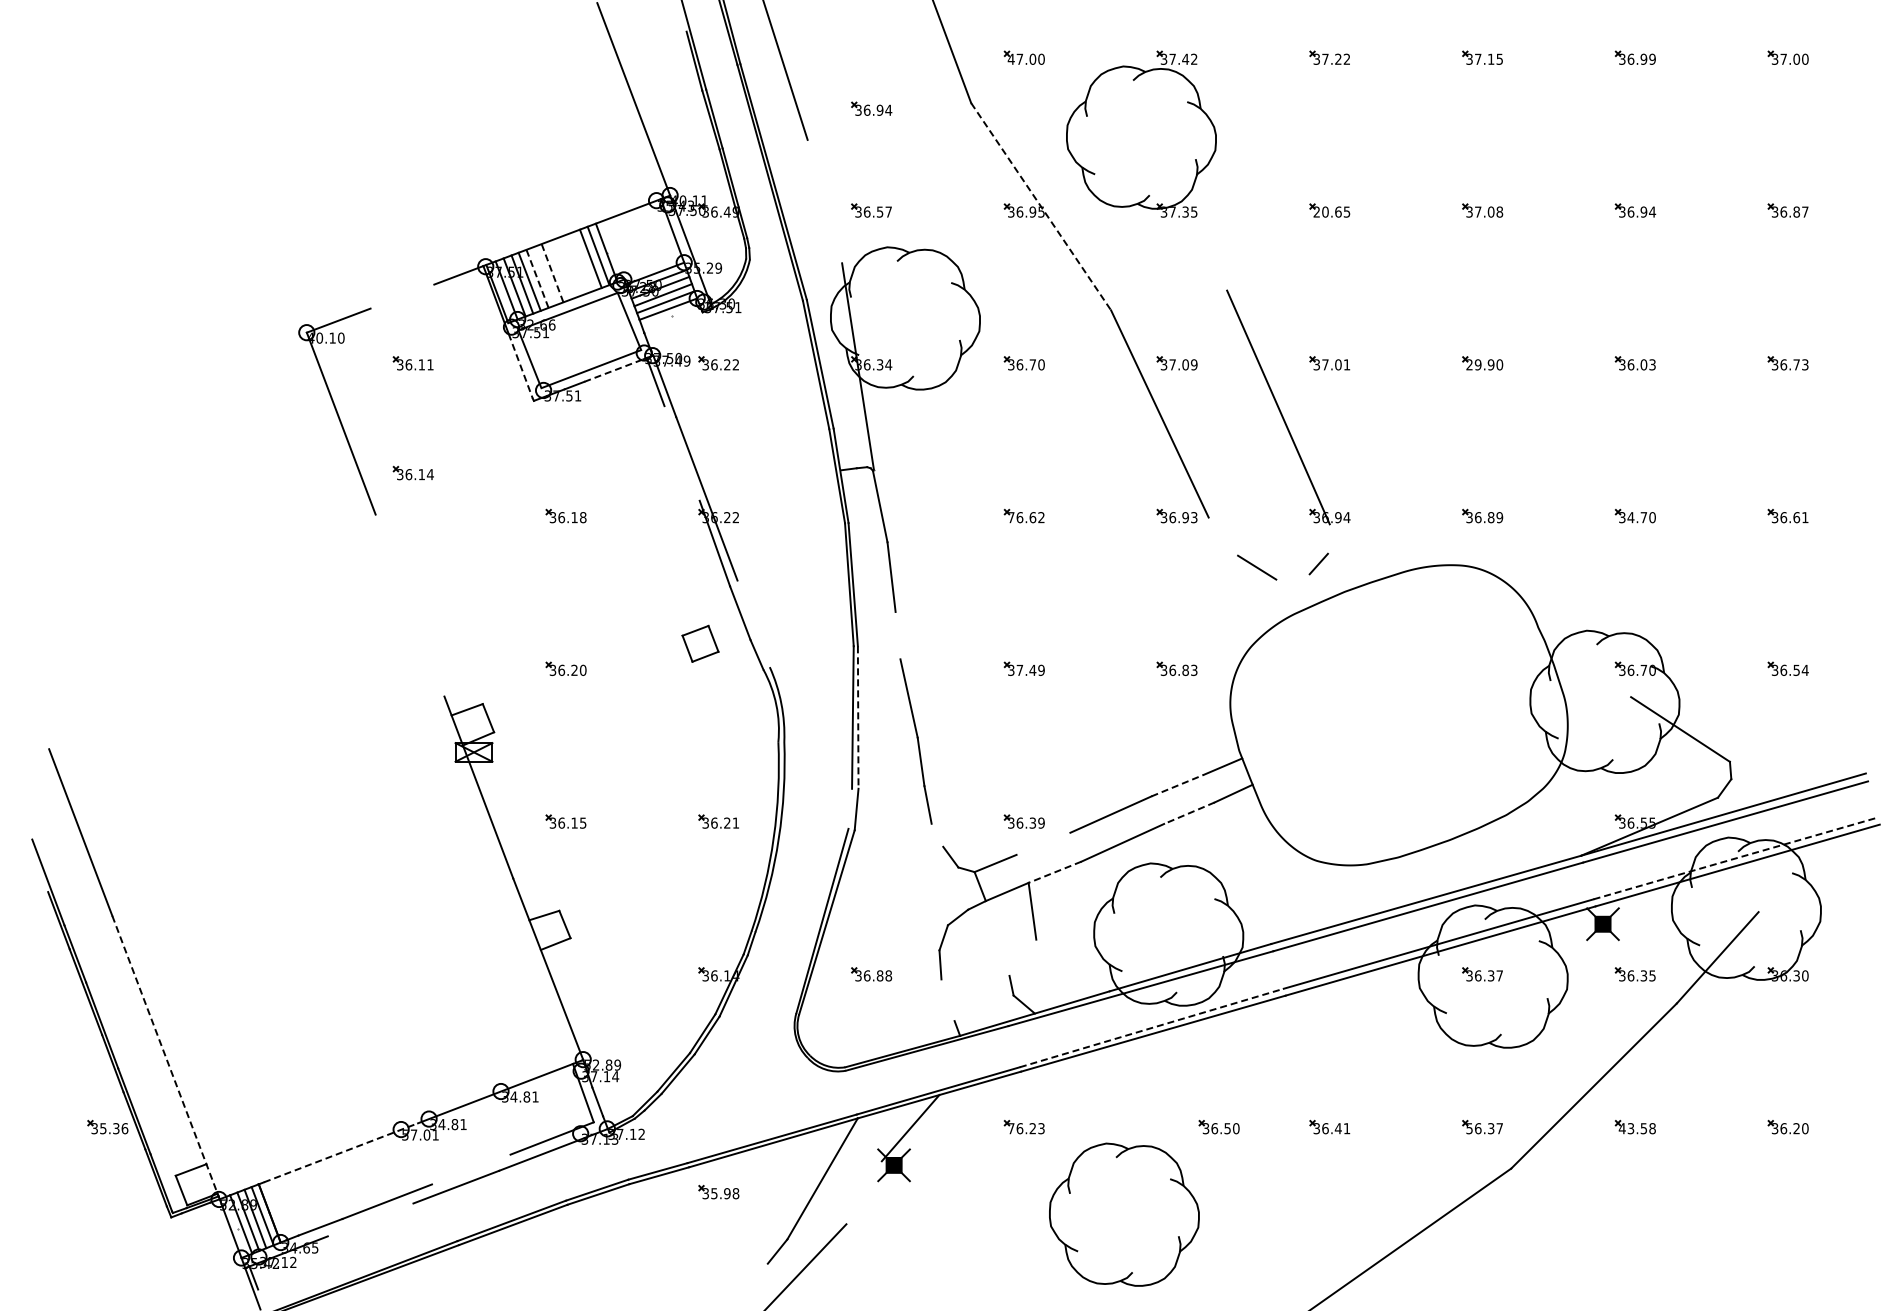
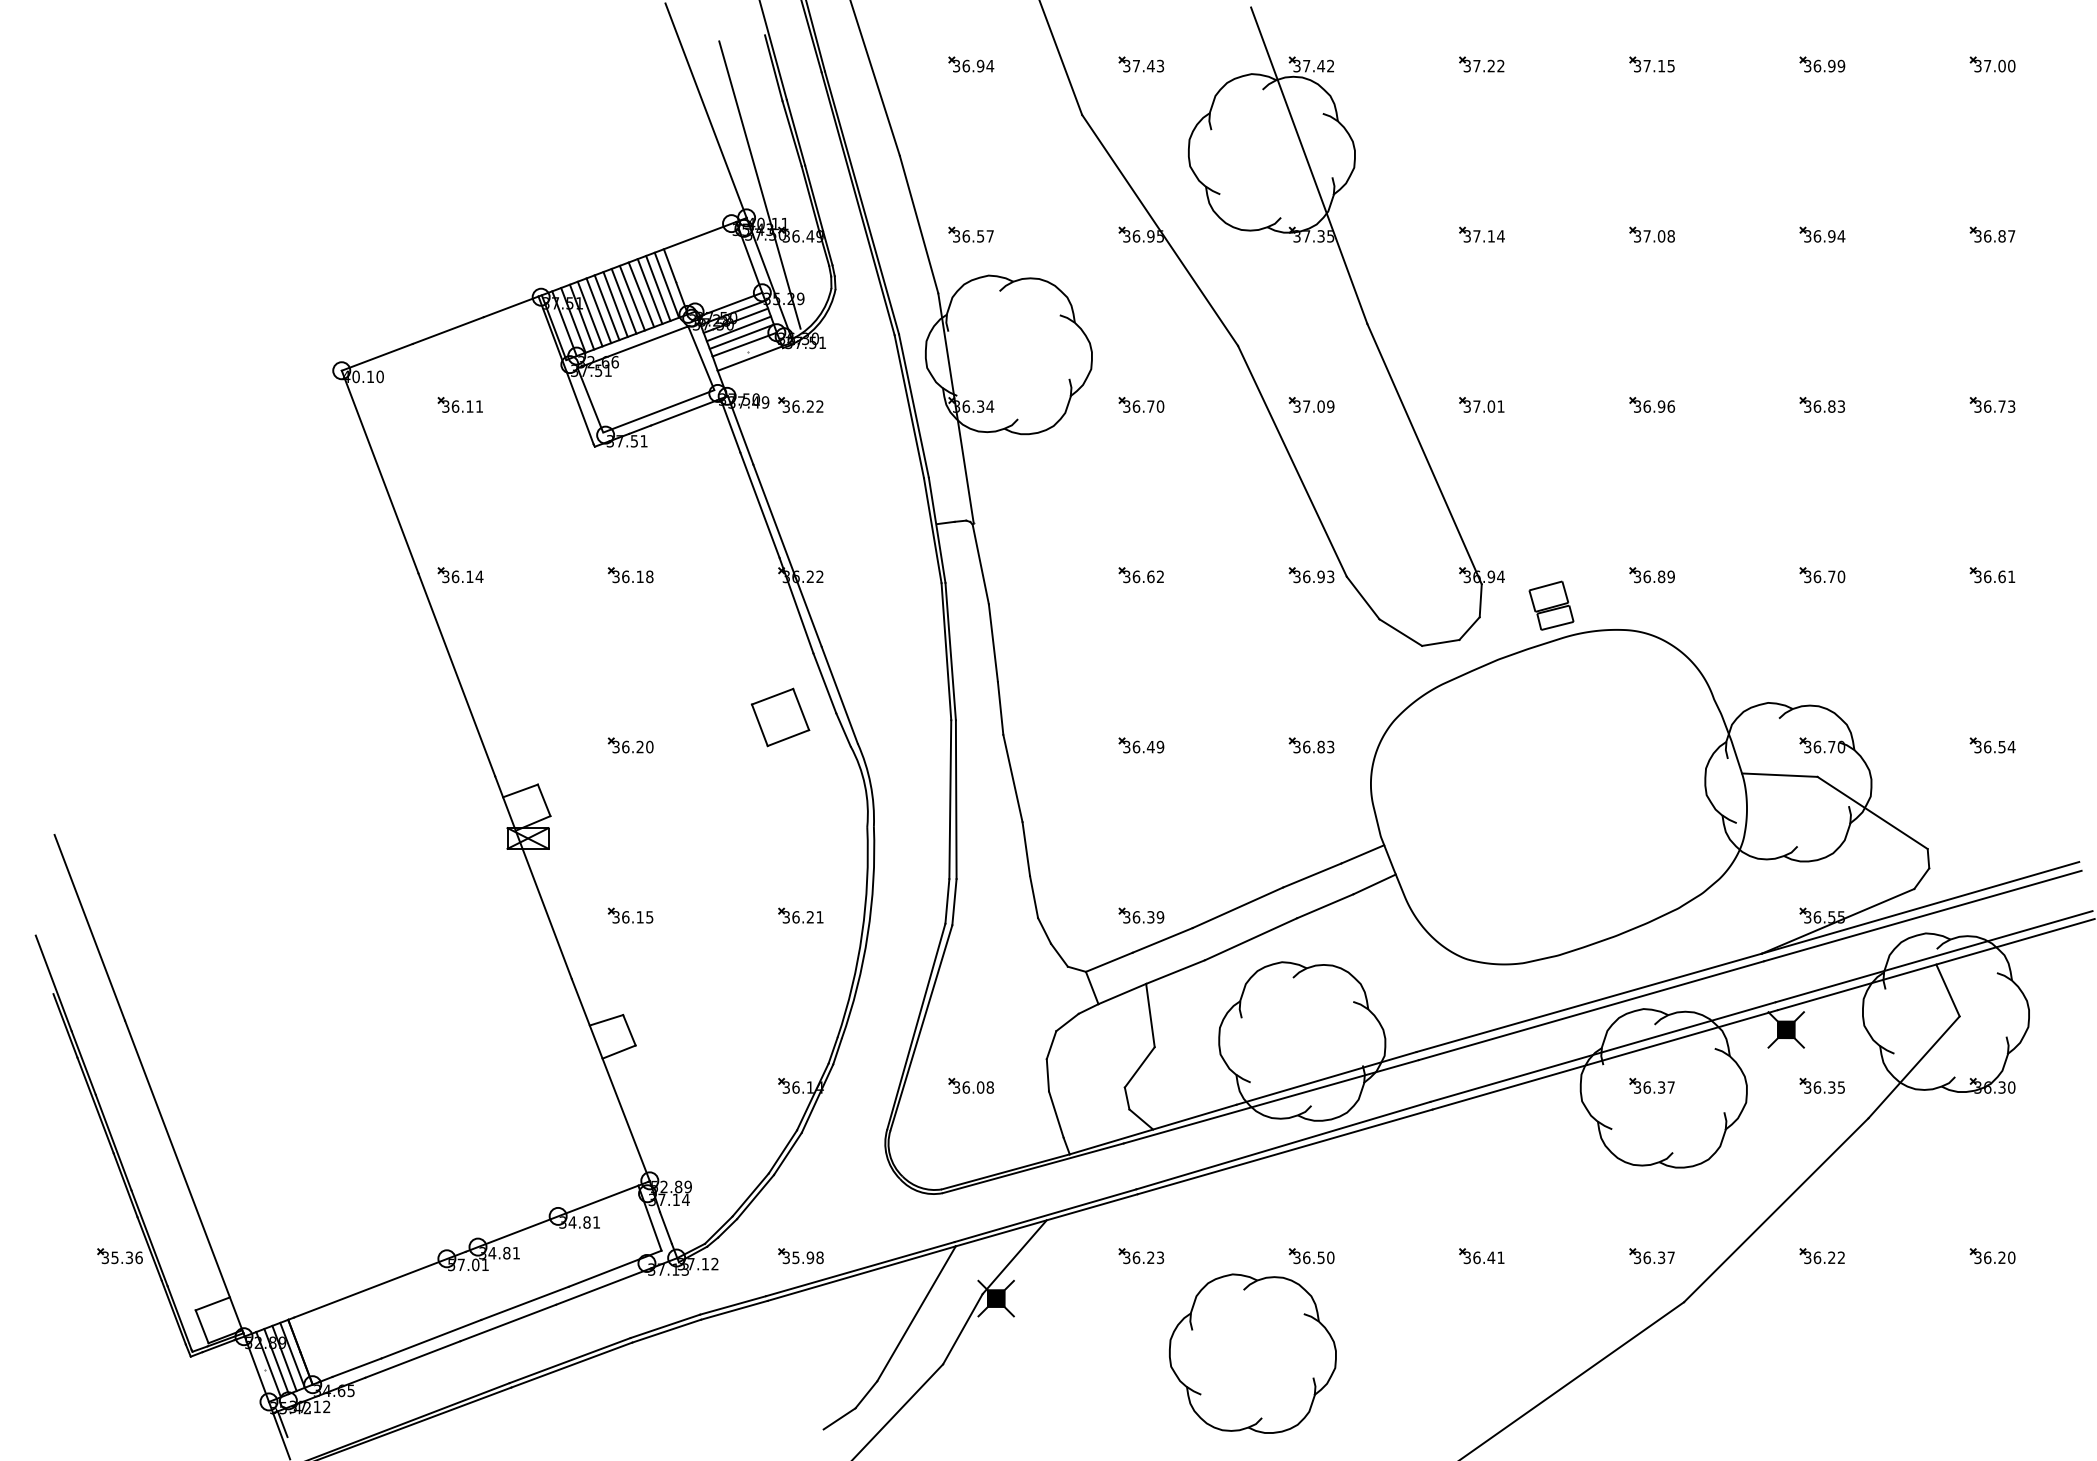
text: (1025, 58) -> (1142, 65), 47.00 -> 37.43
part: (871, 108) -> (971, 64), moved
line: (1174, 148) -> (1308, 165), added
line: (681, 165) -> (759, 184), added
line: (824, 201) -> (918, 224), added
line: (1041, 207) -> (1160, 231), dashed -> solid
text: (1331, 211) -> (1483, 235), 20.65 -> 37.14
line: (583, 261) -> (650, 291), added
line: (575, 264) -> (641, 294), added
line: (567, 267) -> (632, 298), added
line: (560, 270) -> (624, 301), added
line: (552, 272) -> (615, 303), dashed -> solid
line: (544, 276) -> (606, 308), added
line: (537, 278) -> (598, 310), dashed -> solid
line: (402, 296) -> (448, 330), added
line: (673, 321) -> (750, 358), added
text: (1484, 364) -> (1654, 406), 29.90 -> 36.96
text: (1643, 364) -> (1831, 406), 36.03 -> 36.83
line: (520, 366) -> (579, 408), dashed -> solid
line: (613, 370) -> (683, 412), dashed -> solid
line: (681, 453) -> (759, 505), added
part: (412, 472) -> (459, 574), moved
text: (1011, 517) -> (1127, 576), 76.62 -> 36.62
text: (1630, 517) -> (1816, 576), 34.70 -> 36.70
line: (1223, 536) -> (1363, 597), added
line: (1328, 538) -> (1480, 600), added
part: (1391, 543) -> (1550, 605), added
line: (1292, 576) -> (1440, 642), added
line: (409, 605) -> (456, 674), added
line: (753, 623) -> (839, 694), added
line: (897, 635) -> (1000, 708), added
part: (700, 643) -> (780, 717), size x1.43
text: (1019, 669) -> (1135, 746), 37.49 -> 36.49
line: (1597, 695) -> (1780, 775), added
line: (858, 718) -> (956, 800), dashed -> solid
line: (1178, 785) -> (1313, 875), dashed -> solid
line: (850, 808) -> (947, 901), added
line: (1189, 813) -> (1325, 906), dashed -> solid
line: (937, 834) -> (1044, 929), added
line: (1043, 843) -> (1162, 940), added
line: (1735, 858) -> (1933, 956), dashed -> solid
line: (1054, 872) -> (1174, 972), dashed -> solid
line: (1747, 888) -> (1947, 990), added
line: (1022, 957) -> (1139, 1067), added
text: (879, 975) -> (979, 1087), 36.88 -> 36.08
line: (947, 1000) -> (1055, 1114), added
line: (1151, 1028) -> (1283, 1146), dashed -> solid
line: (165, 1055) -> (184, 1176), dashed -> solid
part: (1218, 1126) -> (1310, 1255), moved
text: (1011, 1128) -> (1127, 1257), 76.23 -> 36.23
text: (1469, 1128) -> (1637, 1257), 56.37 -> 36.37
text: (1636, 1128) -> (1823, 1257), 43.58 -> 36.22
line: (341, 1152) -> (380, 1284), dashed -> solid
line: (471, 1169) -> (525, 1303), added
part: (718, 1191) -> (800, 1255), moved
line: (863, 1192) -> (962, 1328), added
line: (370, 1219) -> (412, 1359), added
line: (753, 1272) -> (839, 1418), added

